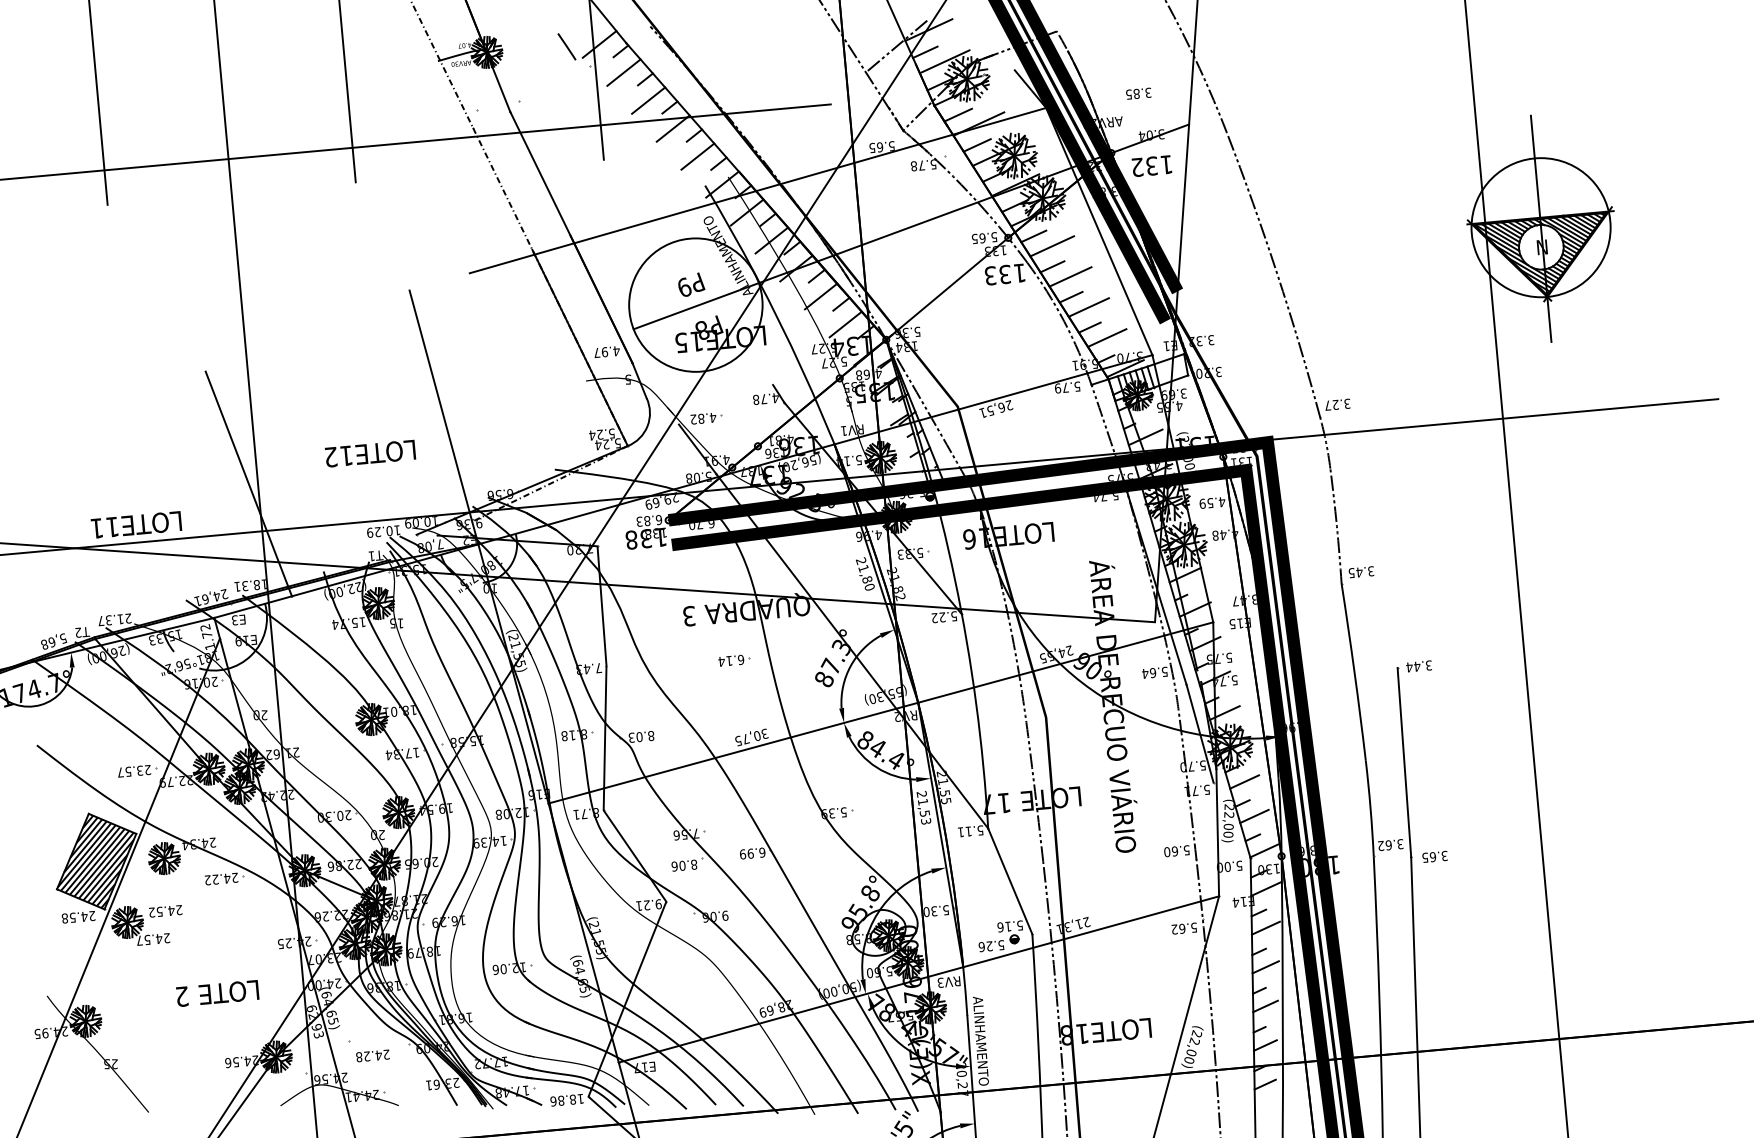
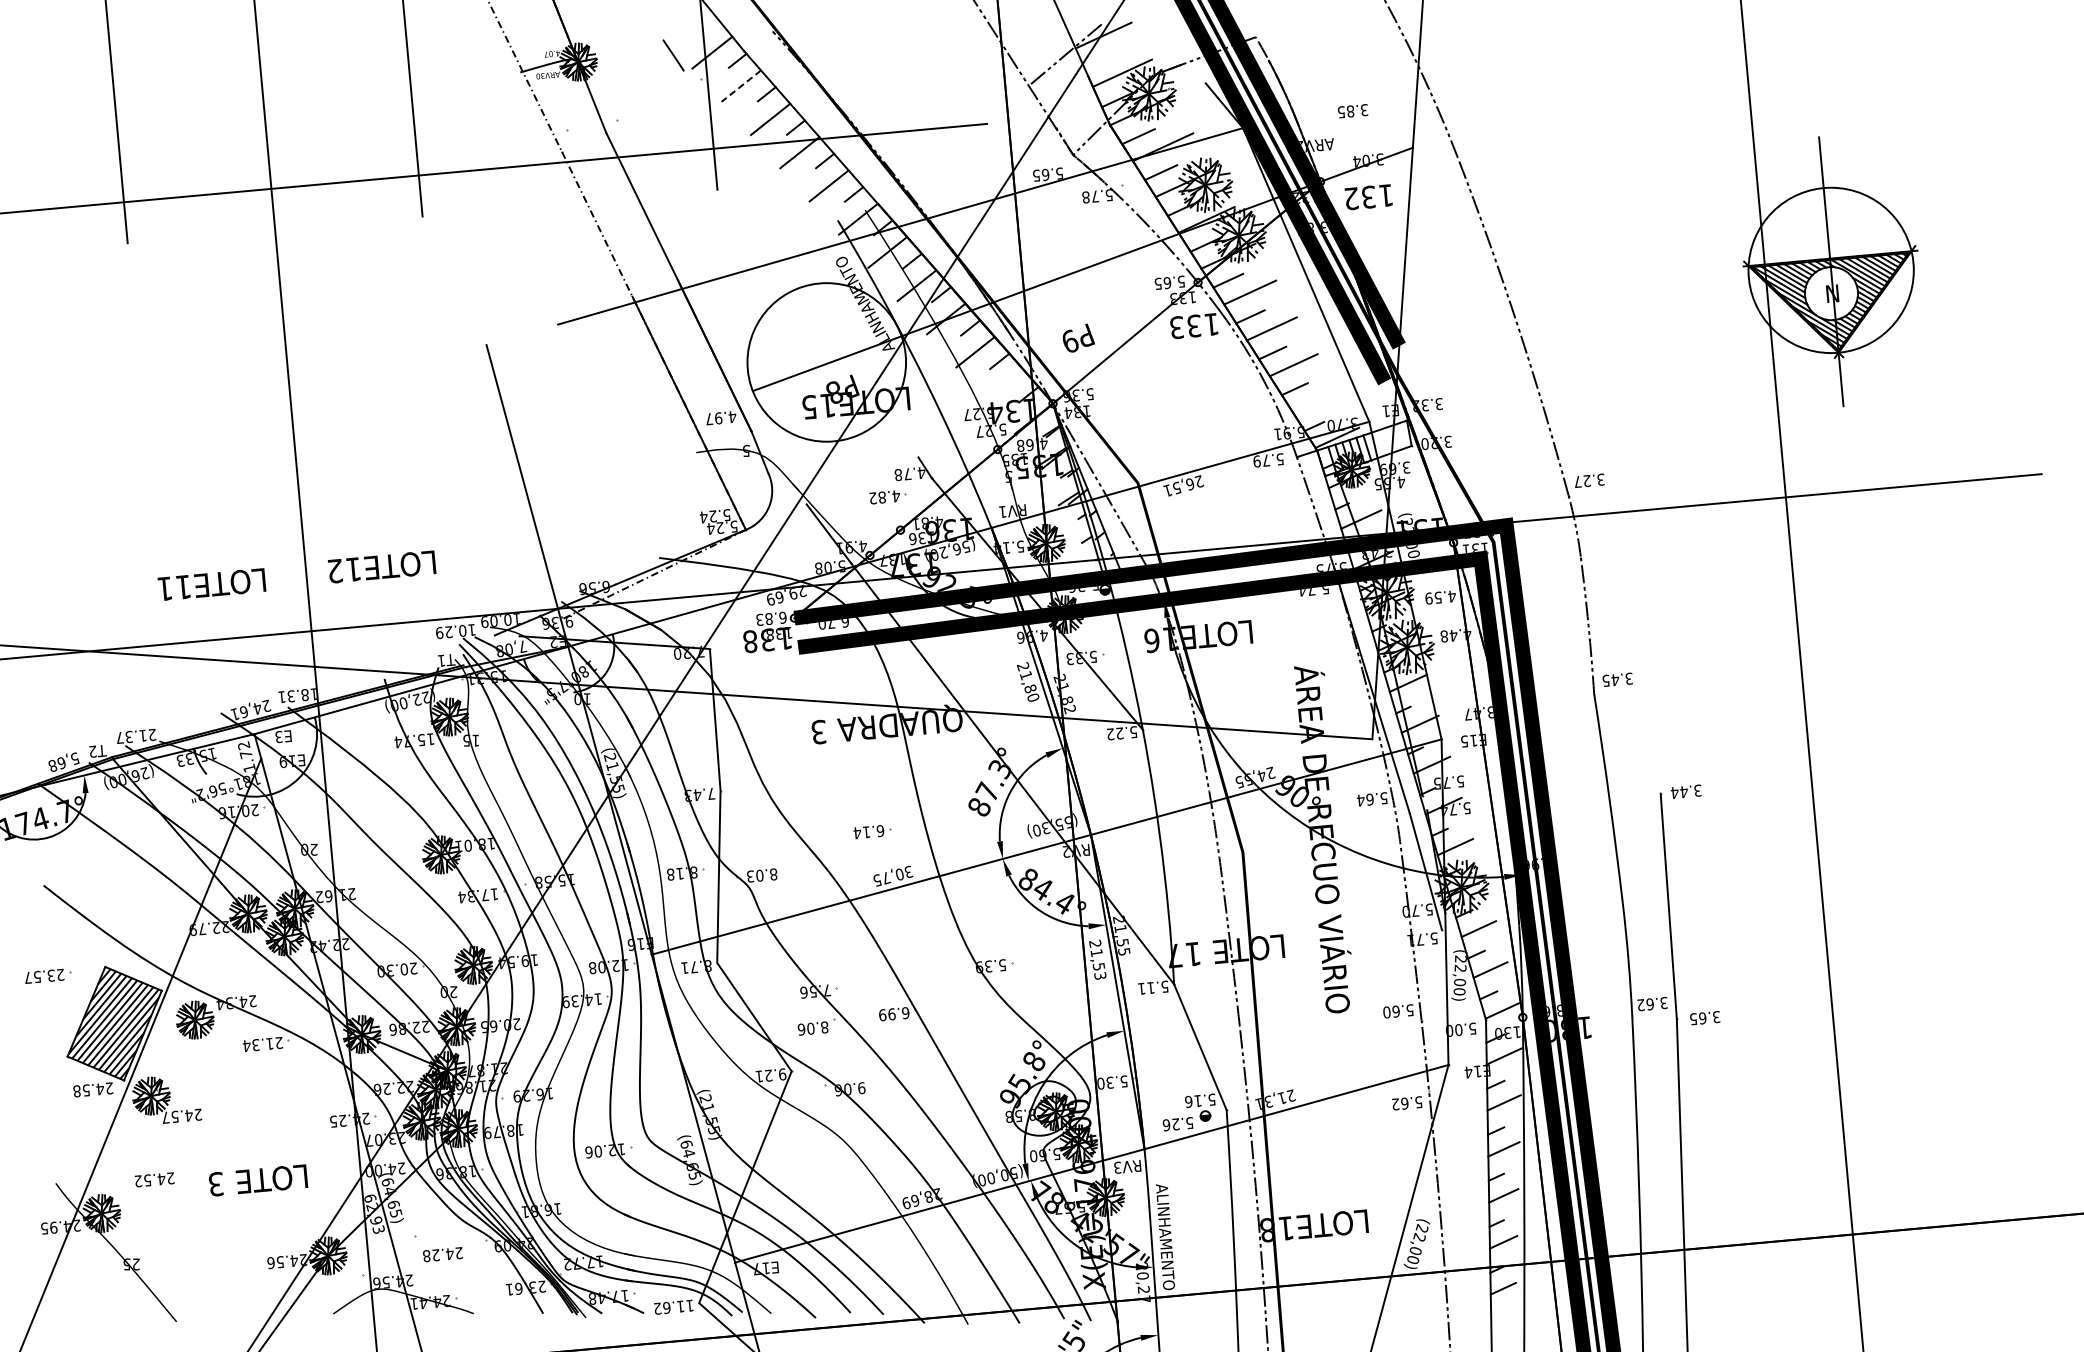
line: (925, 51) -> (1099, 61), removed
line: (623, 72) -> (740, 86), solid -> dashed
text: (691, 284) -> (1078, 337), moved
line: (845, 324) -> (1004, 385), removed
line: (1107, 338) -> (1315, 401), removed
part: (705, 418) -> (887, 497), moved
text: (369, 453) -> (381, 566), moved
line: (248, 483) -> (295, 574), removed
text: (136, 524) -> (211, 584), moved
part: (734, 661) -> (872, 832), moved
part: (137, 770) -> (48, 975), moved
text: (216, 879) -> (257, 1044), 24.22 -> 21.34
text: (165, 911) -> (154, 1179), moved
text: (182, 996) -> (216, 1184), 2 -> 3
text: (562, 1100) -> (668, 1307), 18.86 -> 11.62

